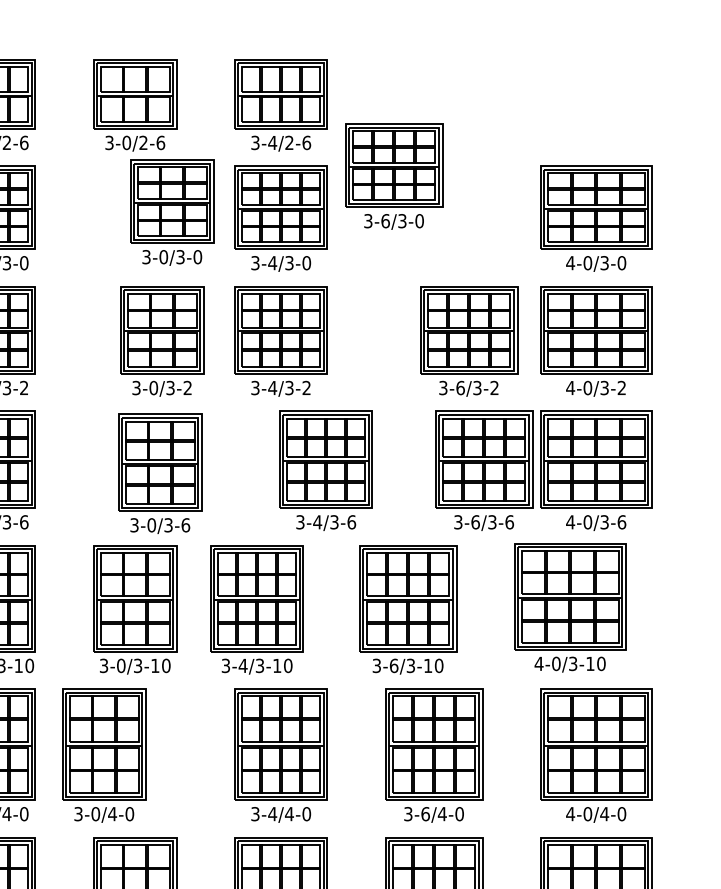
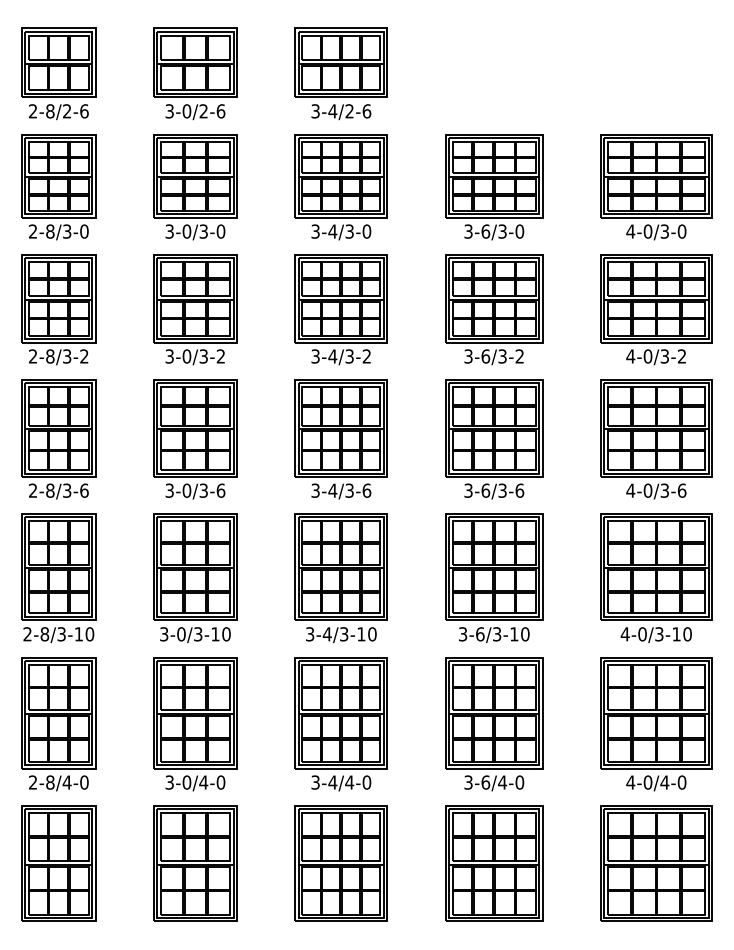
part: (394, 177) -> (494, 187), moved
part: (172, 213) -> (195, 187), moved
part: (162, 341) -> (195, 309), moved
part: (469, 341) -> (494, 309), moved
part: (325, 471) -> (340, 439), moved
part: (484, 471) -> (494, 439), moved
part: (160, 474) -> (195, 439), moved
part: (570, 607) -> (656, 577), moved
part: (256, 610) -> (340, 578), moved
part: (408, 610) -> (494, 578), moved
part: (104, 756) -> (195, 724), moved

